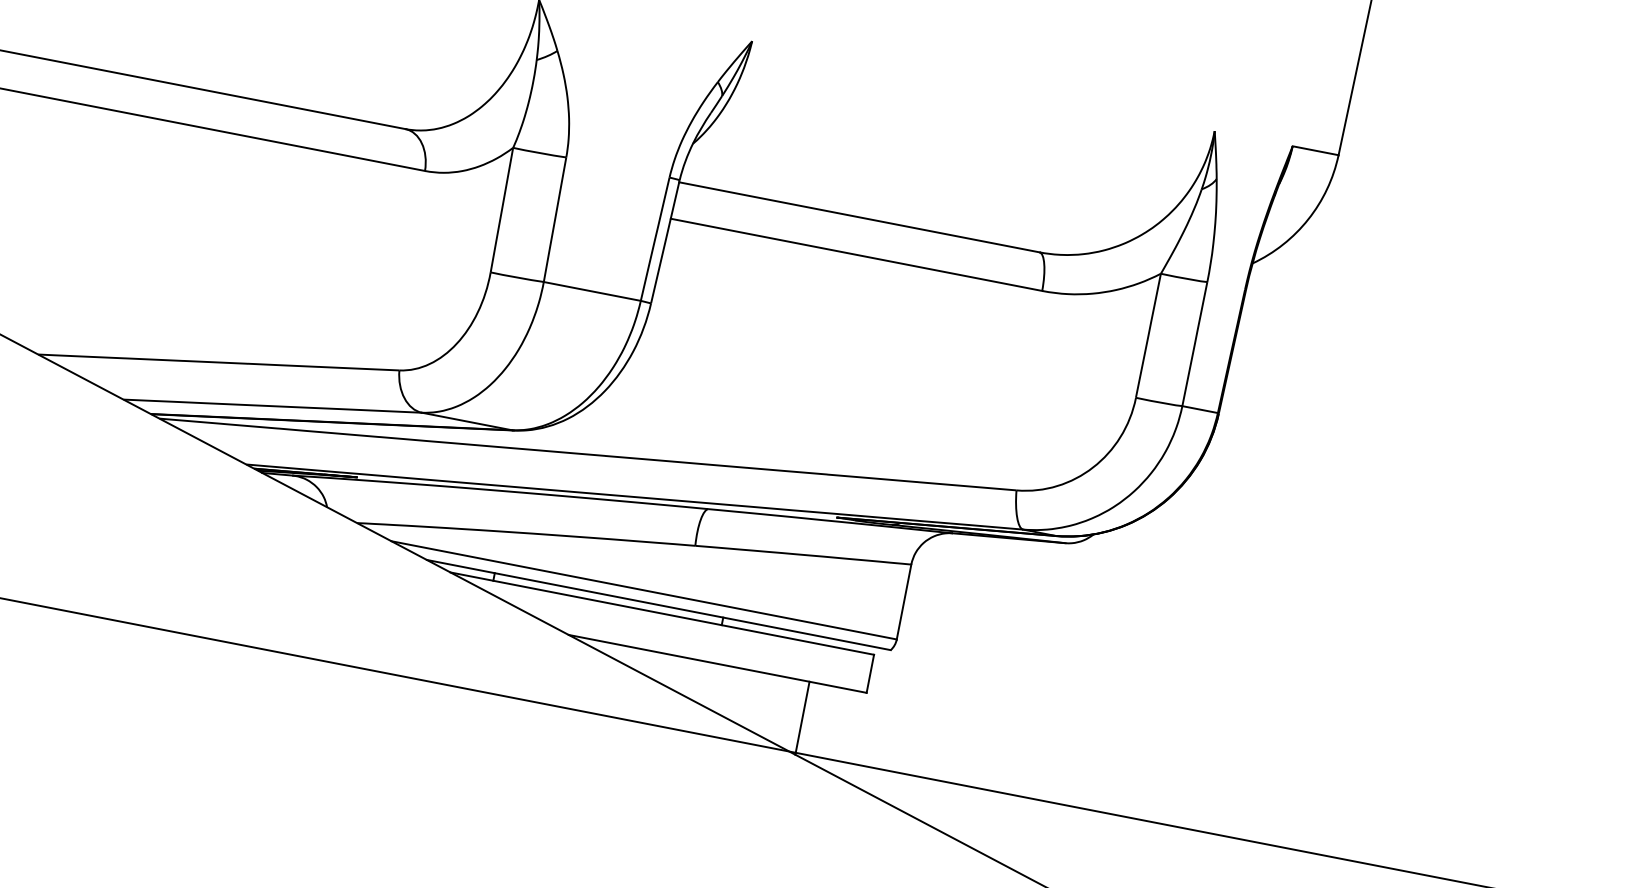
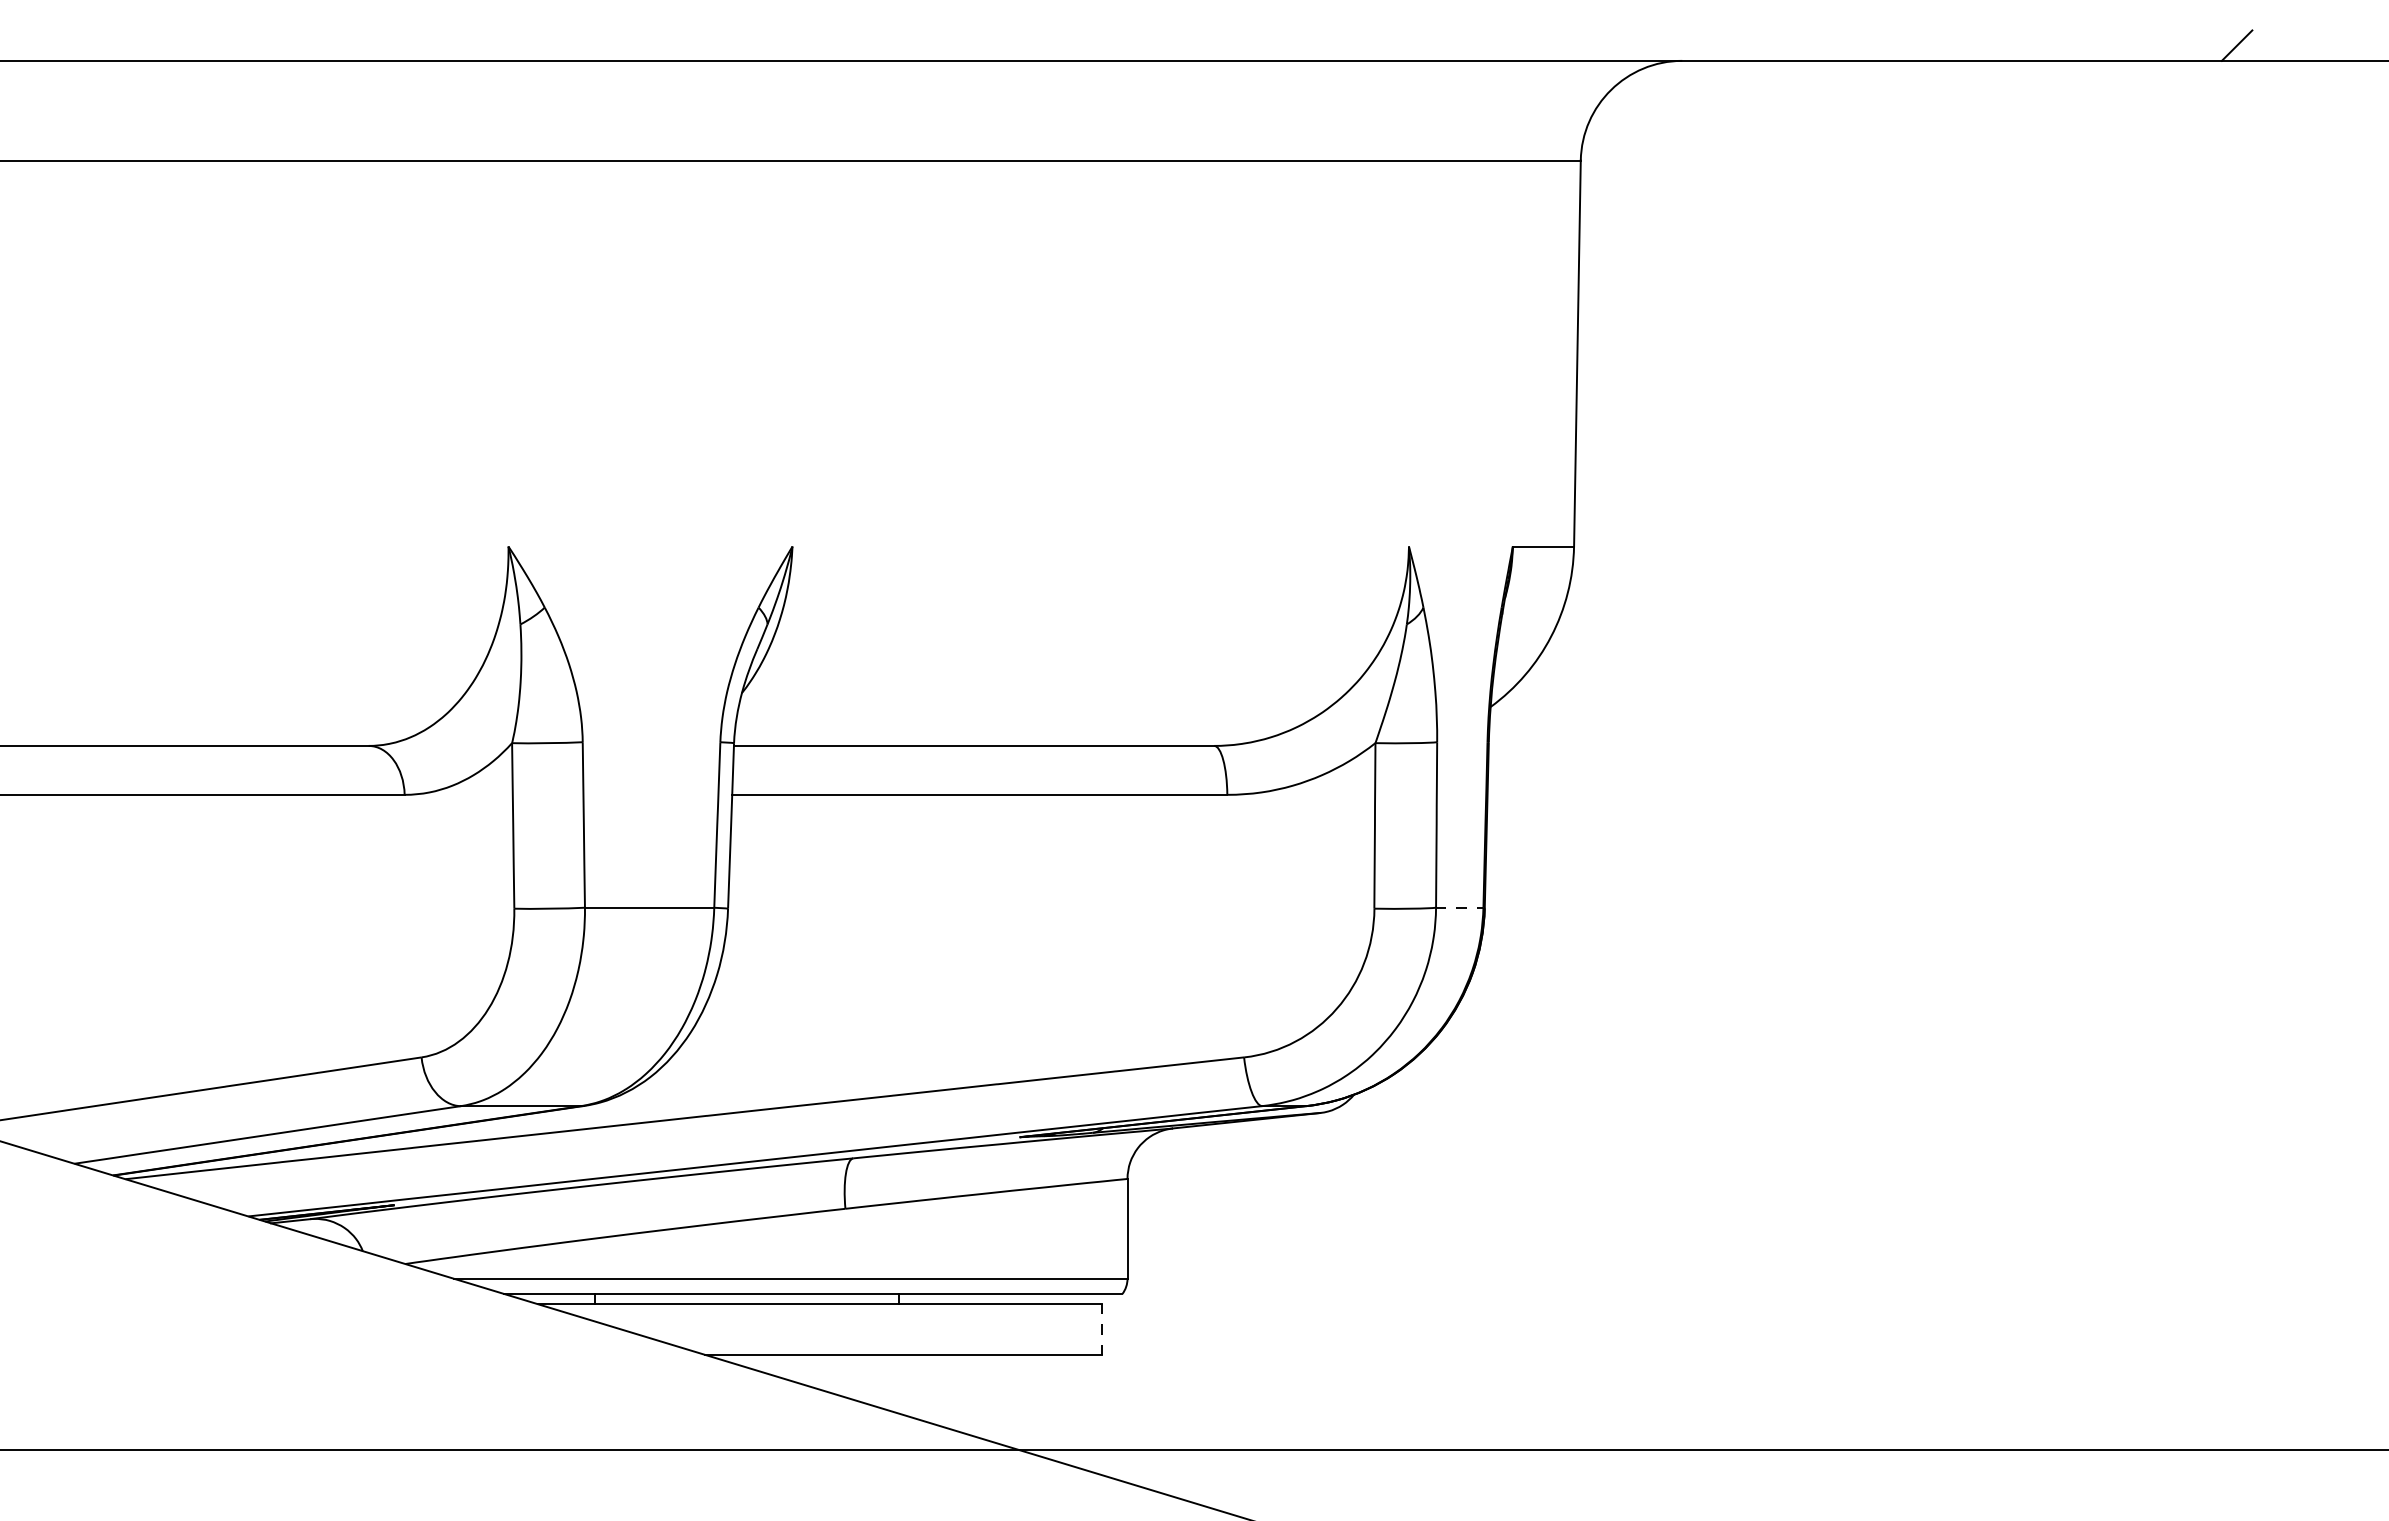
line: (1199, 409) -> (1459, 907), solid -> dashed
line: (870, 673) -> (1102, 1329), solid -> dashed
line: (802, 718) -> (1026, 1403), removed

